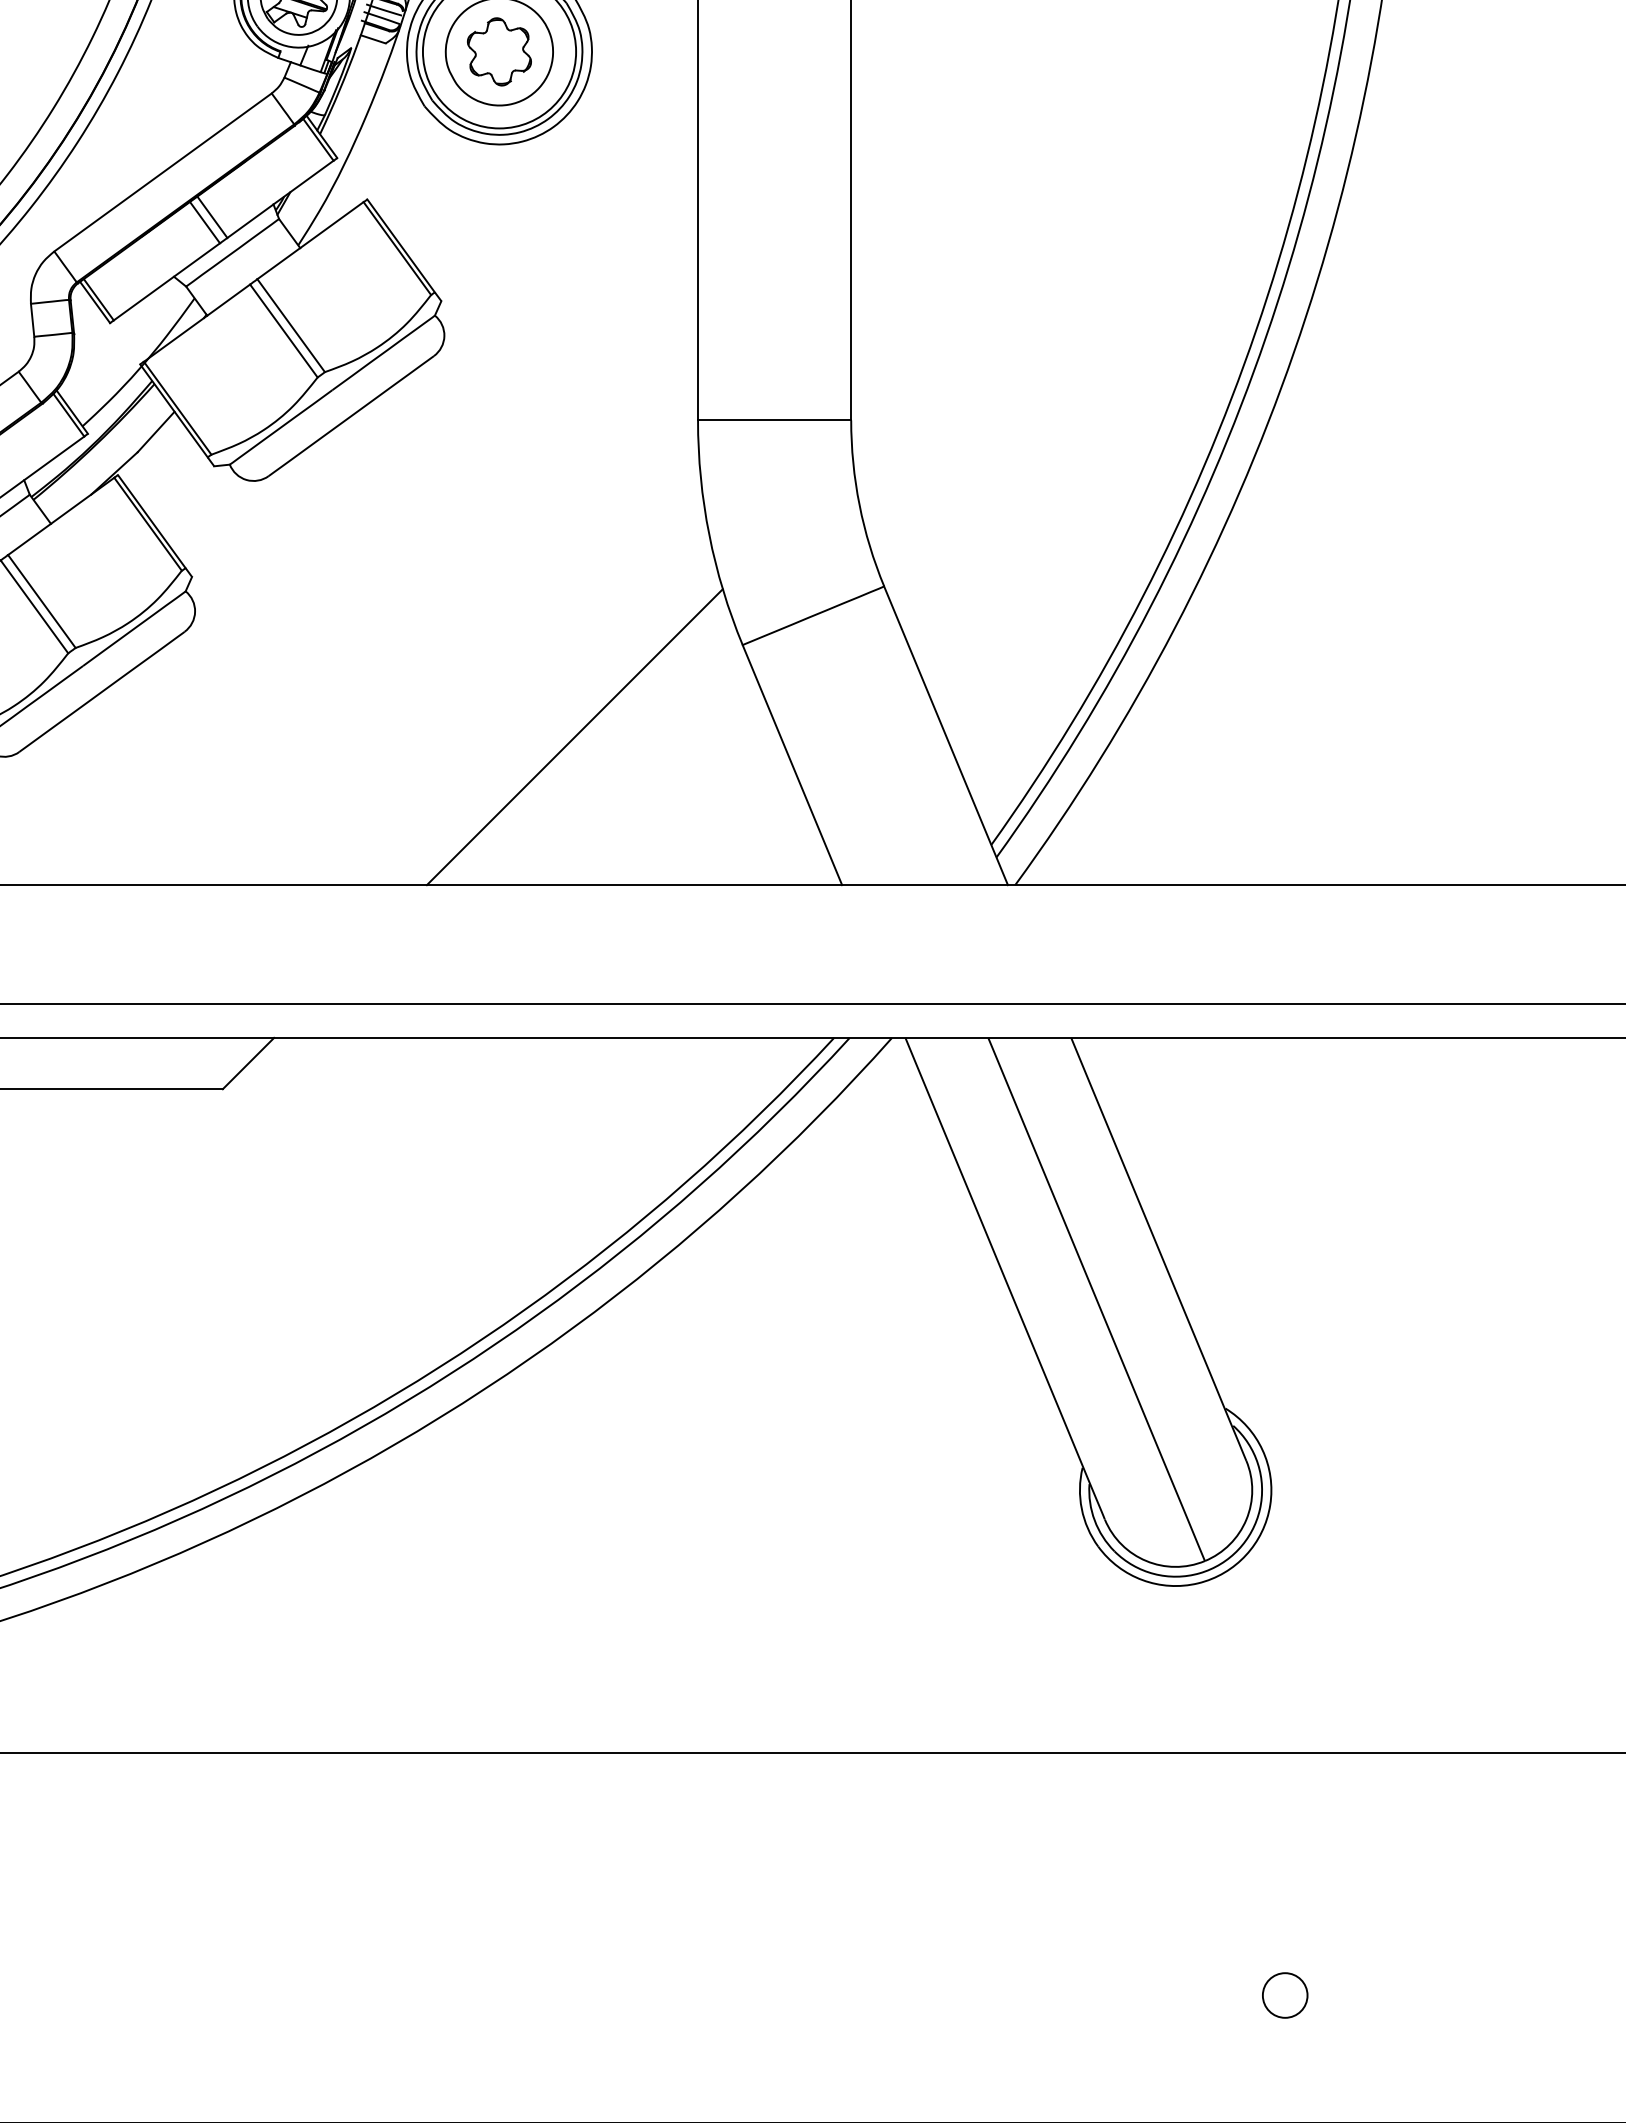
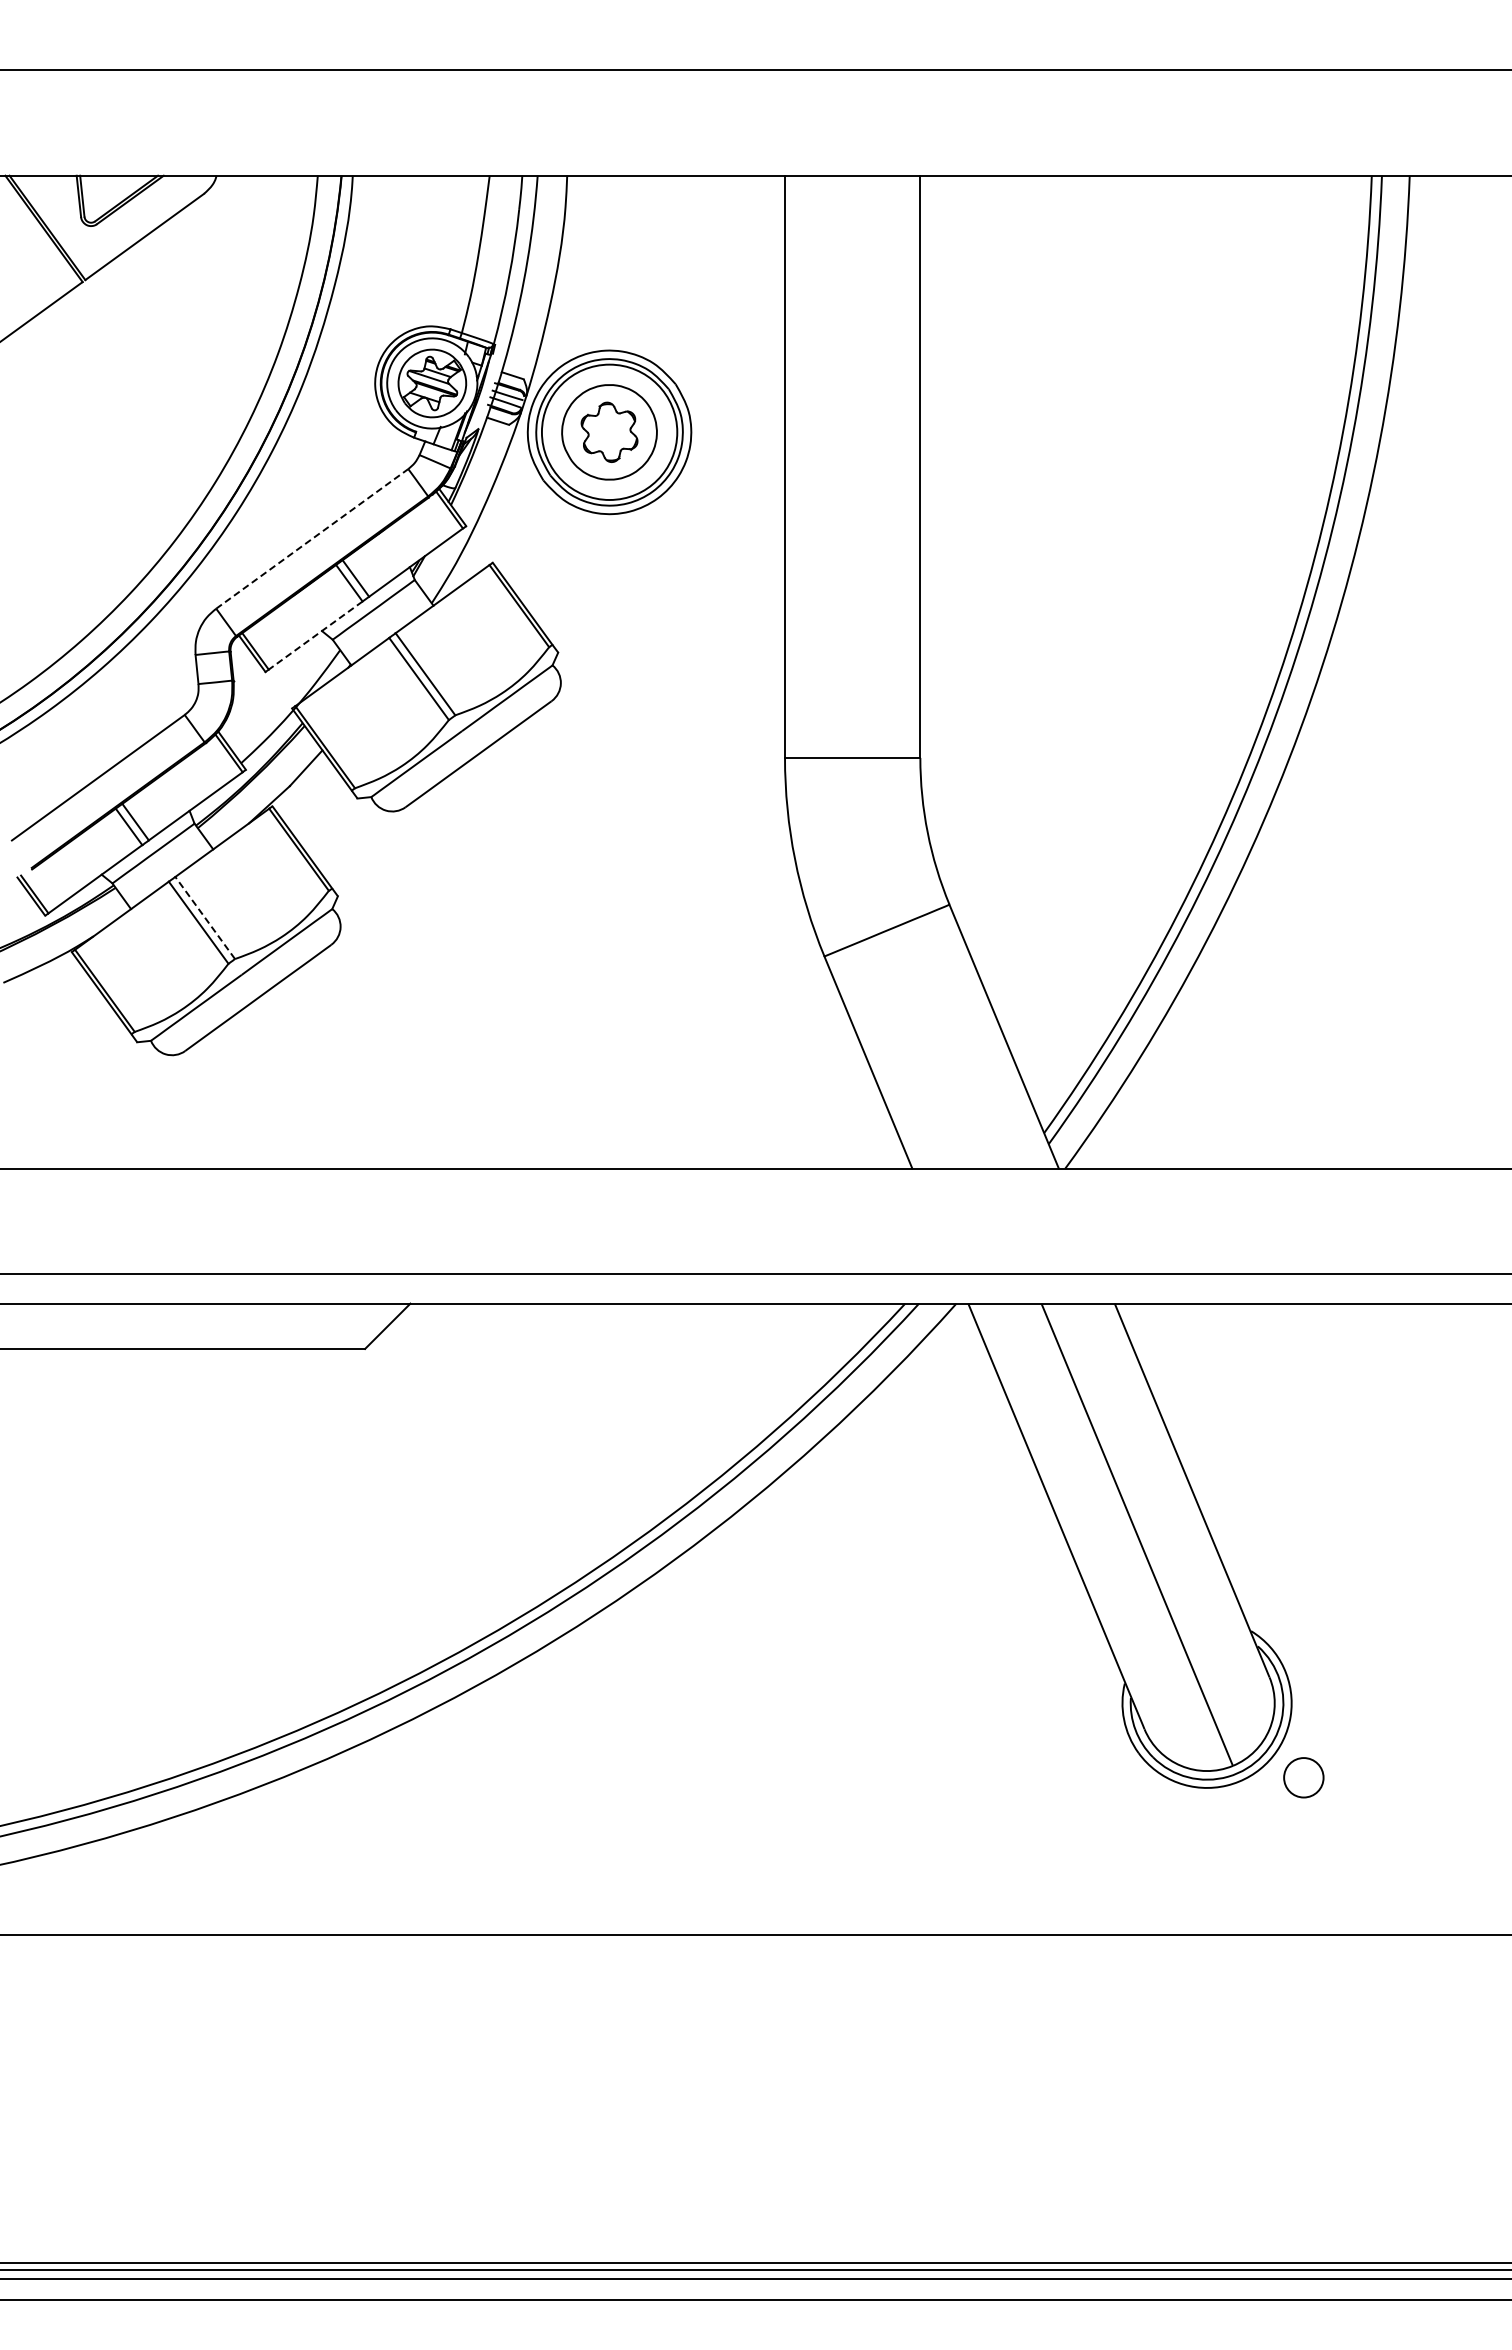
line: (163, 172) -> (312, 538), solid -> dashed
line: (166, 281) -> (315, 635), solid -> dashed
line: (42, 602) -> (205, 918), solid -> dashed
line: (574, 736) -> (675, 1037), removed
circle: (1284, 1995) -> (1303, 1777), moved

